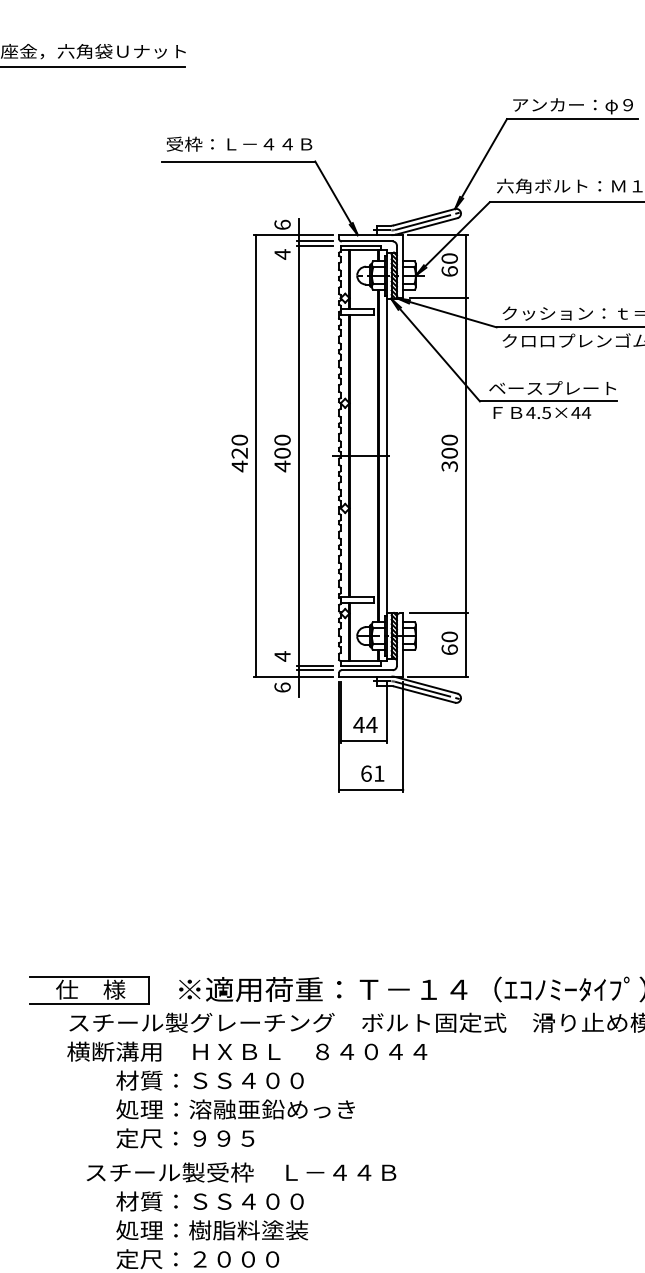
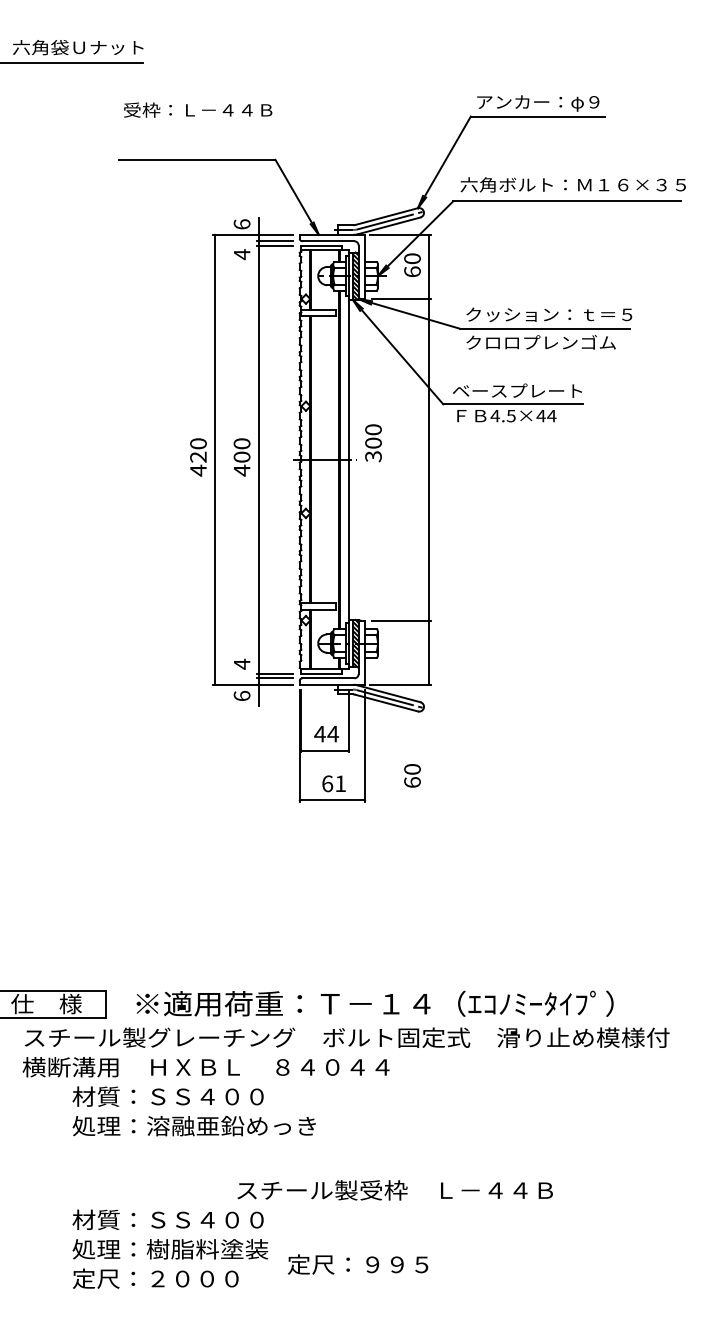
text: (239, 143) -> (198, 109), moved
text: (449, 453) -> (373, 443), moved
text: (449, 642) -> (412, 775), moved
text: (184, 1138) -> (357, 1264), moved
text: (240, 1172) -> (394, 1190), moved

